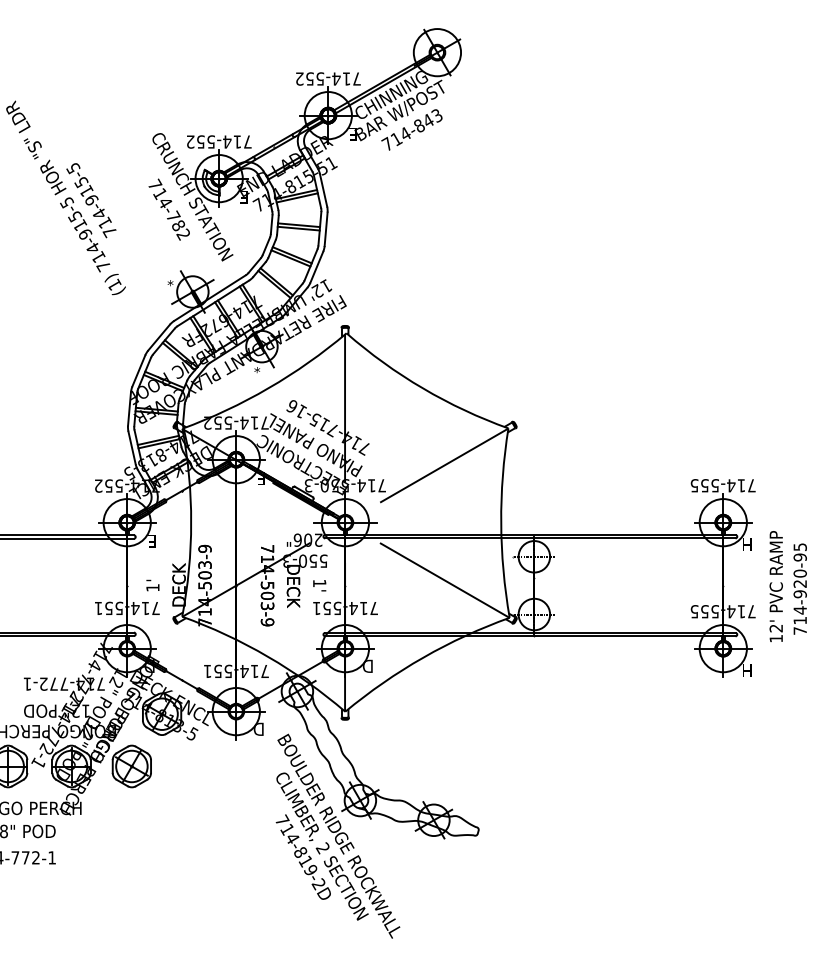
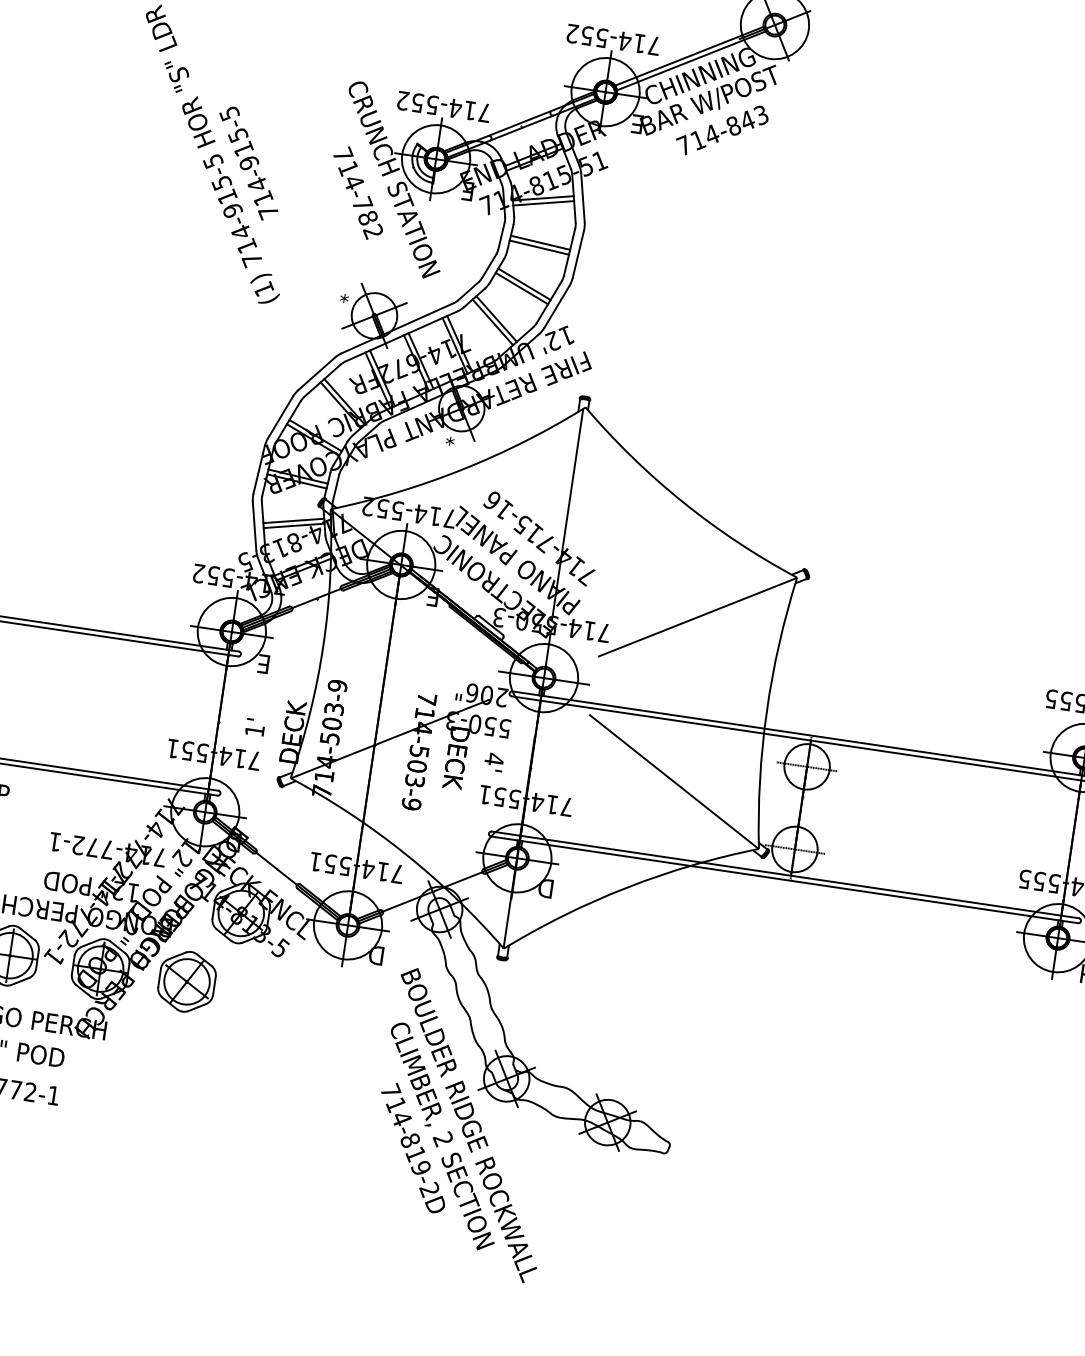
text: (319, 583) -> (494, 759), 1' -> 4'

